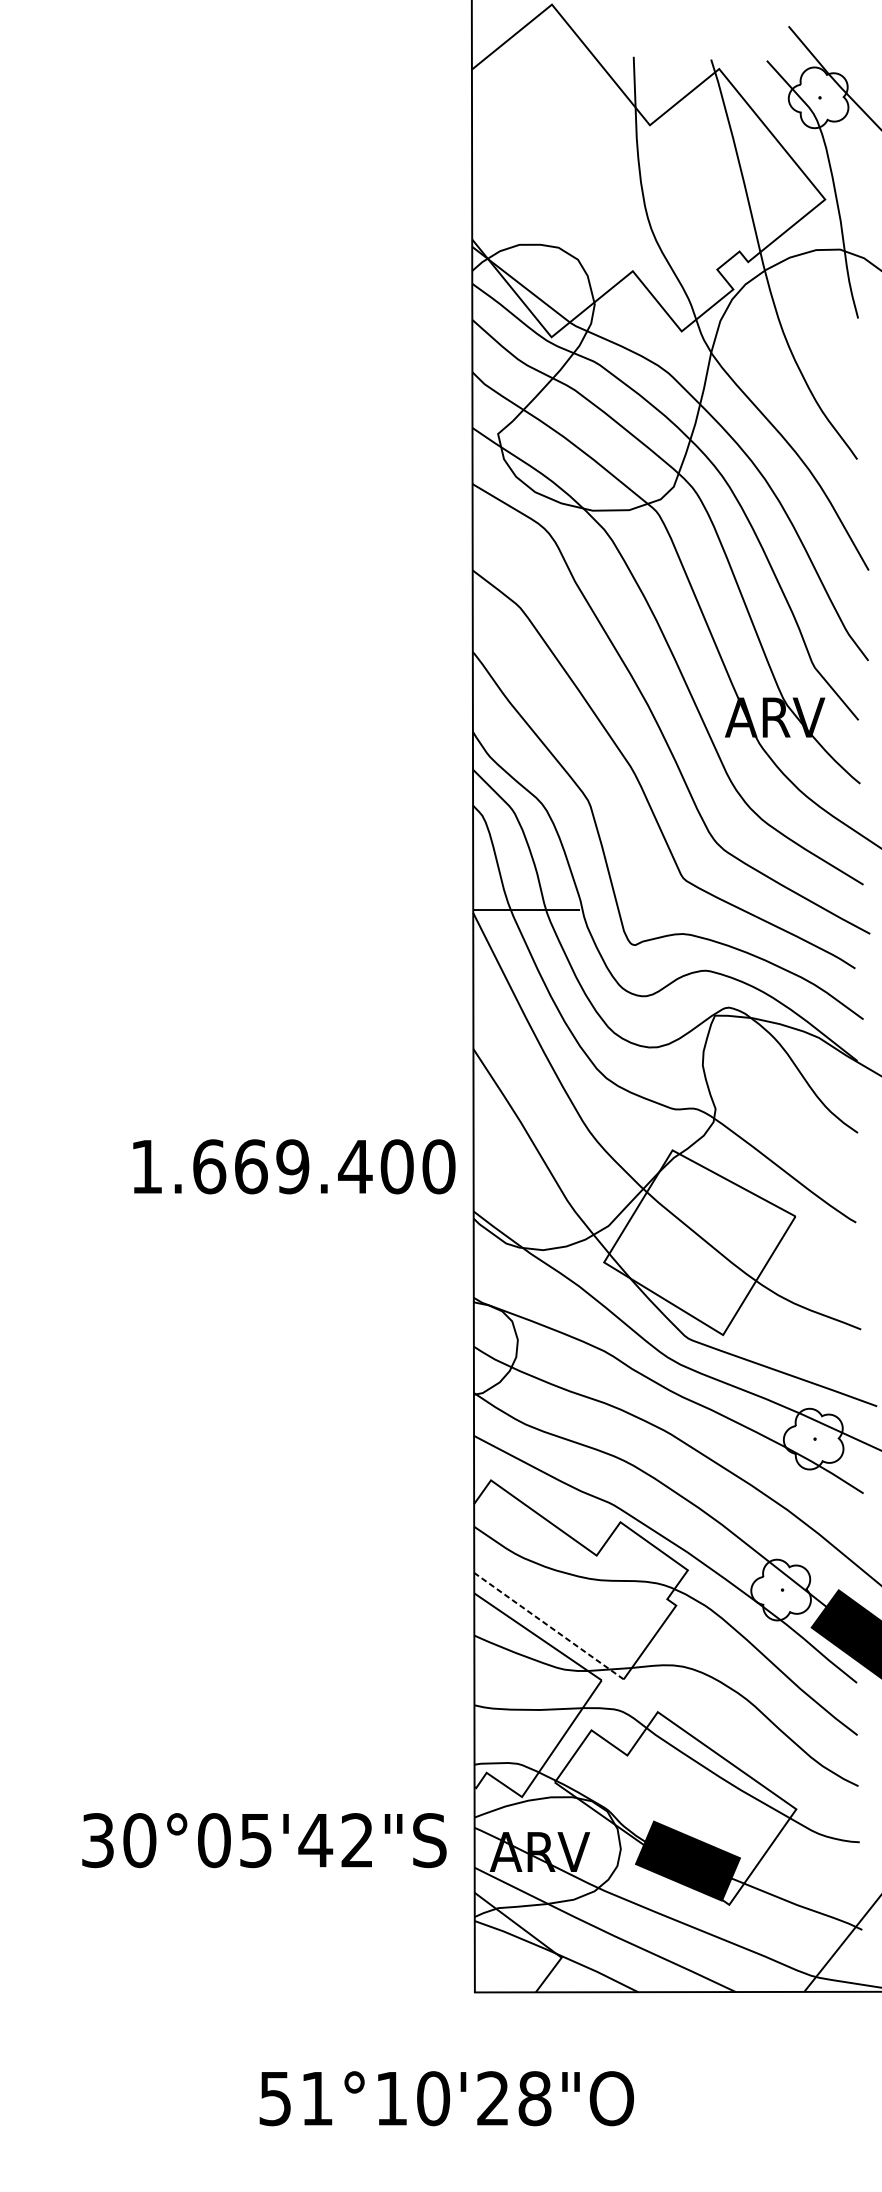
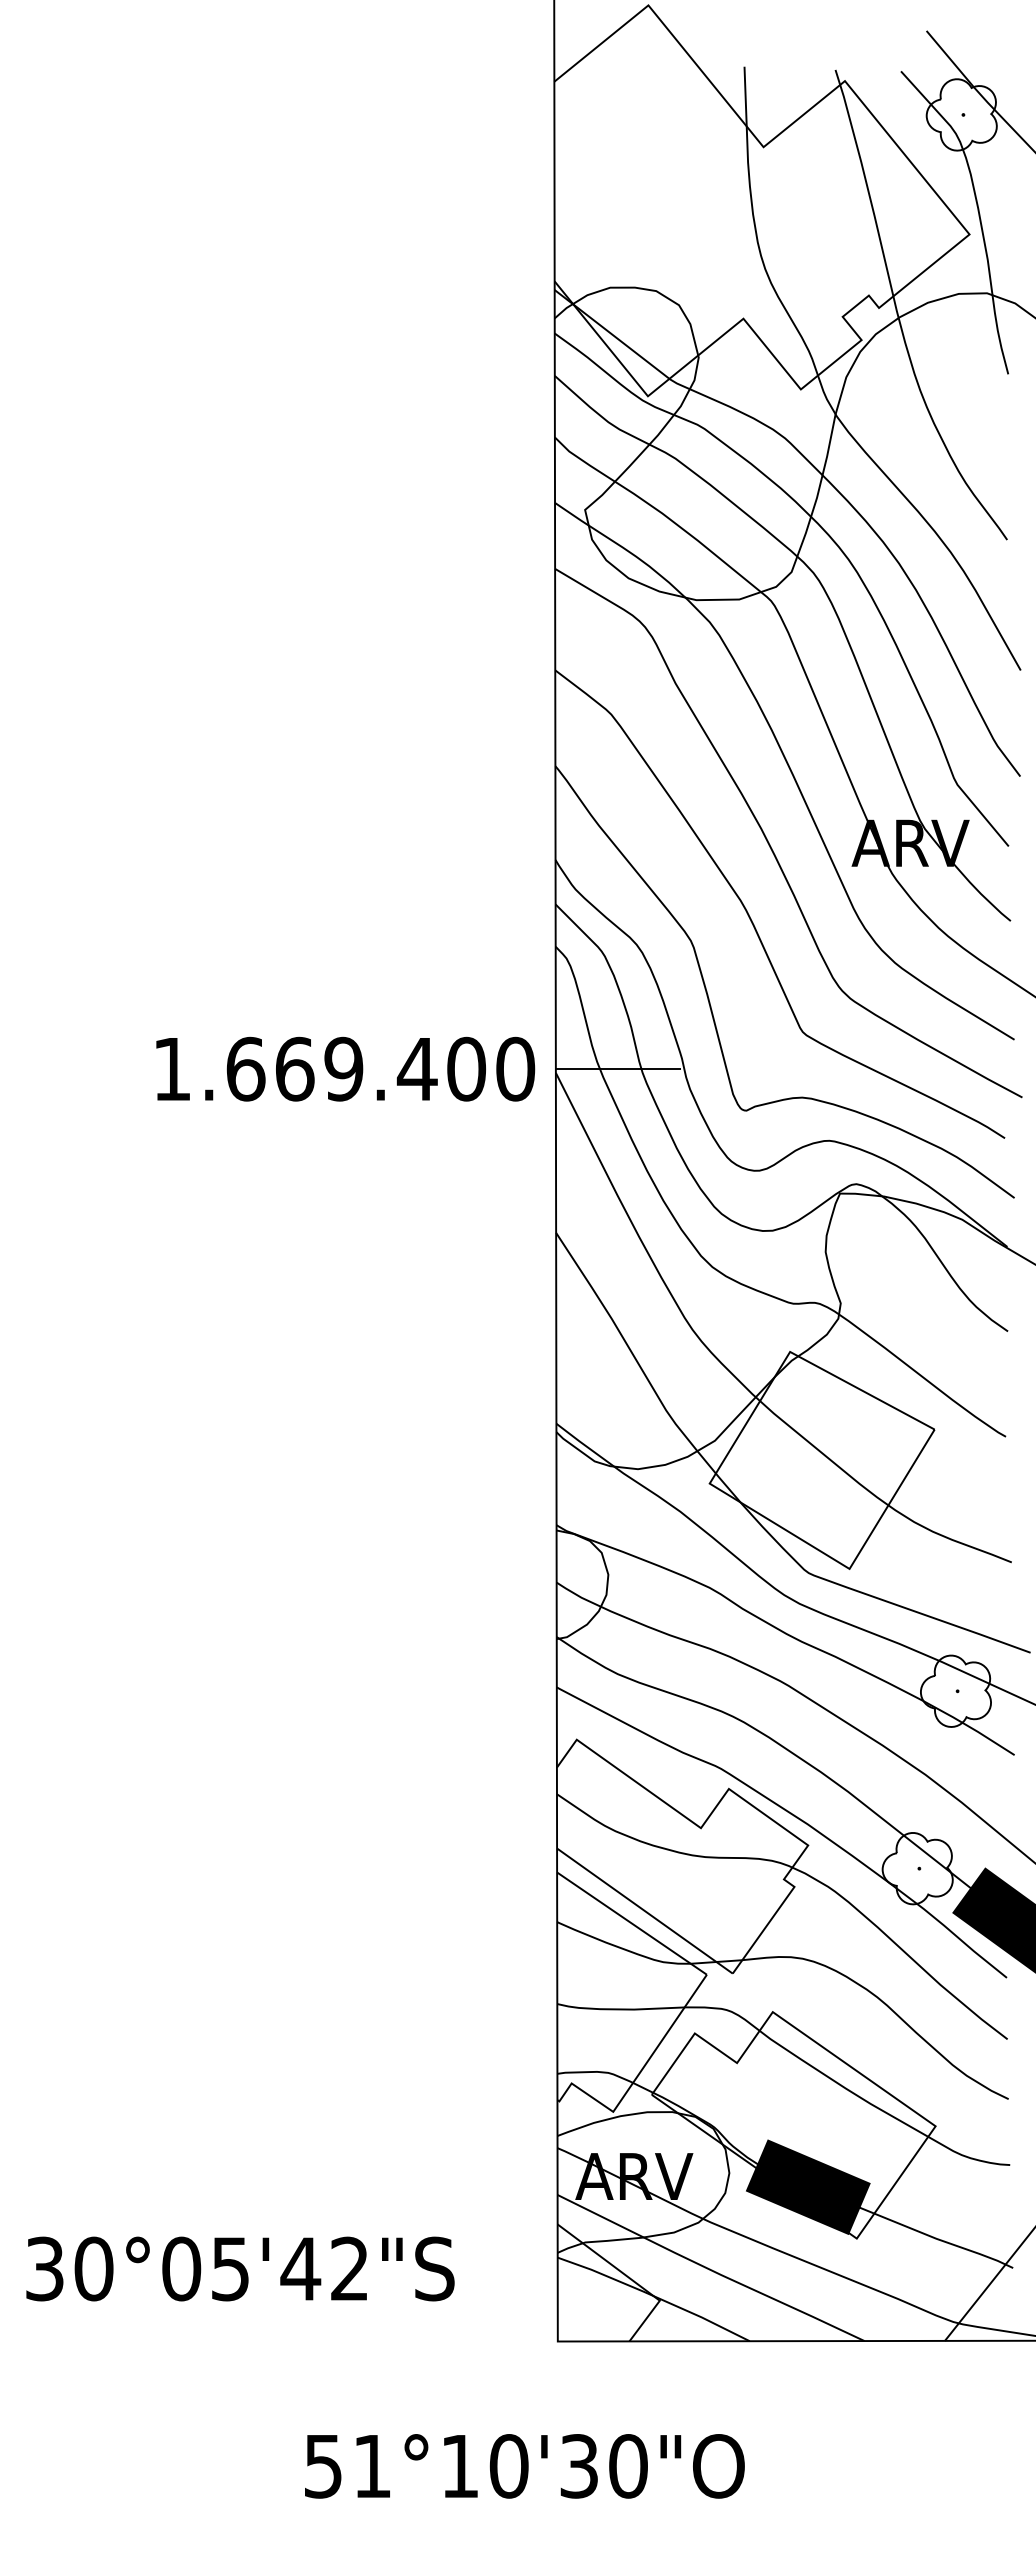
text: (294, 1166) -> (345, 1068), moved
line: (548, 1626) -> (644, 1911), dashed -> solid
text: (264, 1840) -> (240, 2268), moved
text: (513, 2098) -> (603, 2466), 51°10'28"O -> 51°10'30"O

